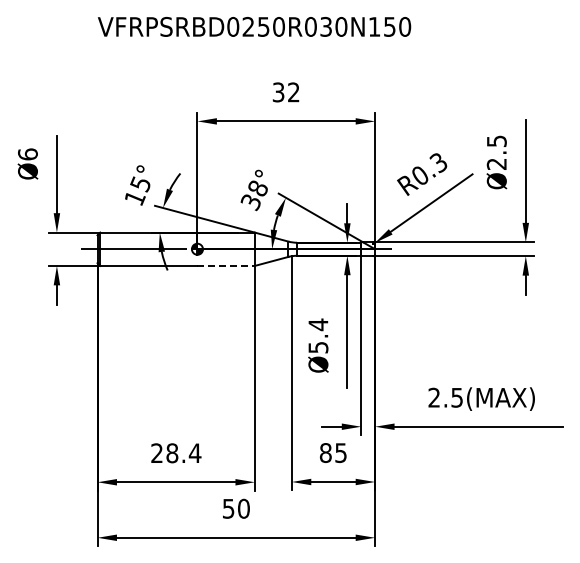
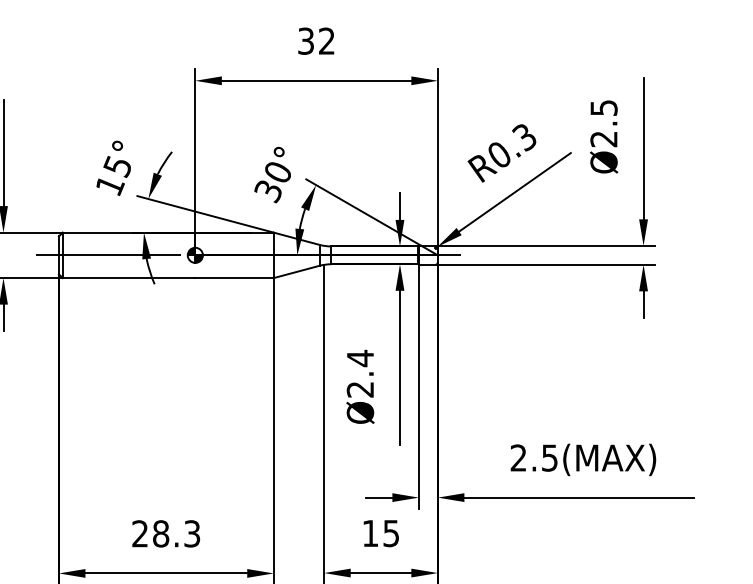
text: (257, 188) -> (277, 172), 38° -> 30°
line: (226, 265) -> (234, 277), dashed -> solid
text: (318, 347) -> (360, 389), Ø5.4 -> Ø2.4
text: (194, 453) -> (191, 534), 28.4 -> 28.3
text: (325, 453) -> (370, 534), 85 -> 15

